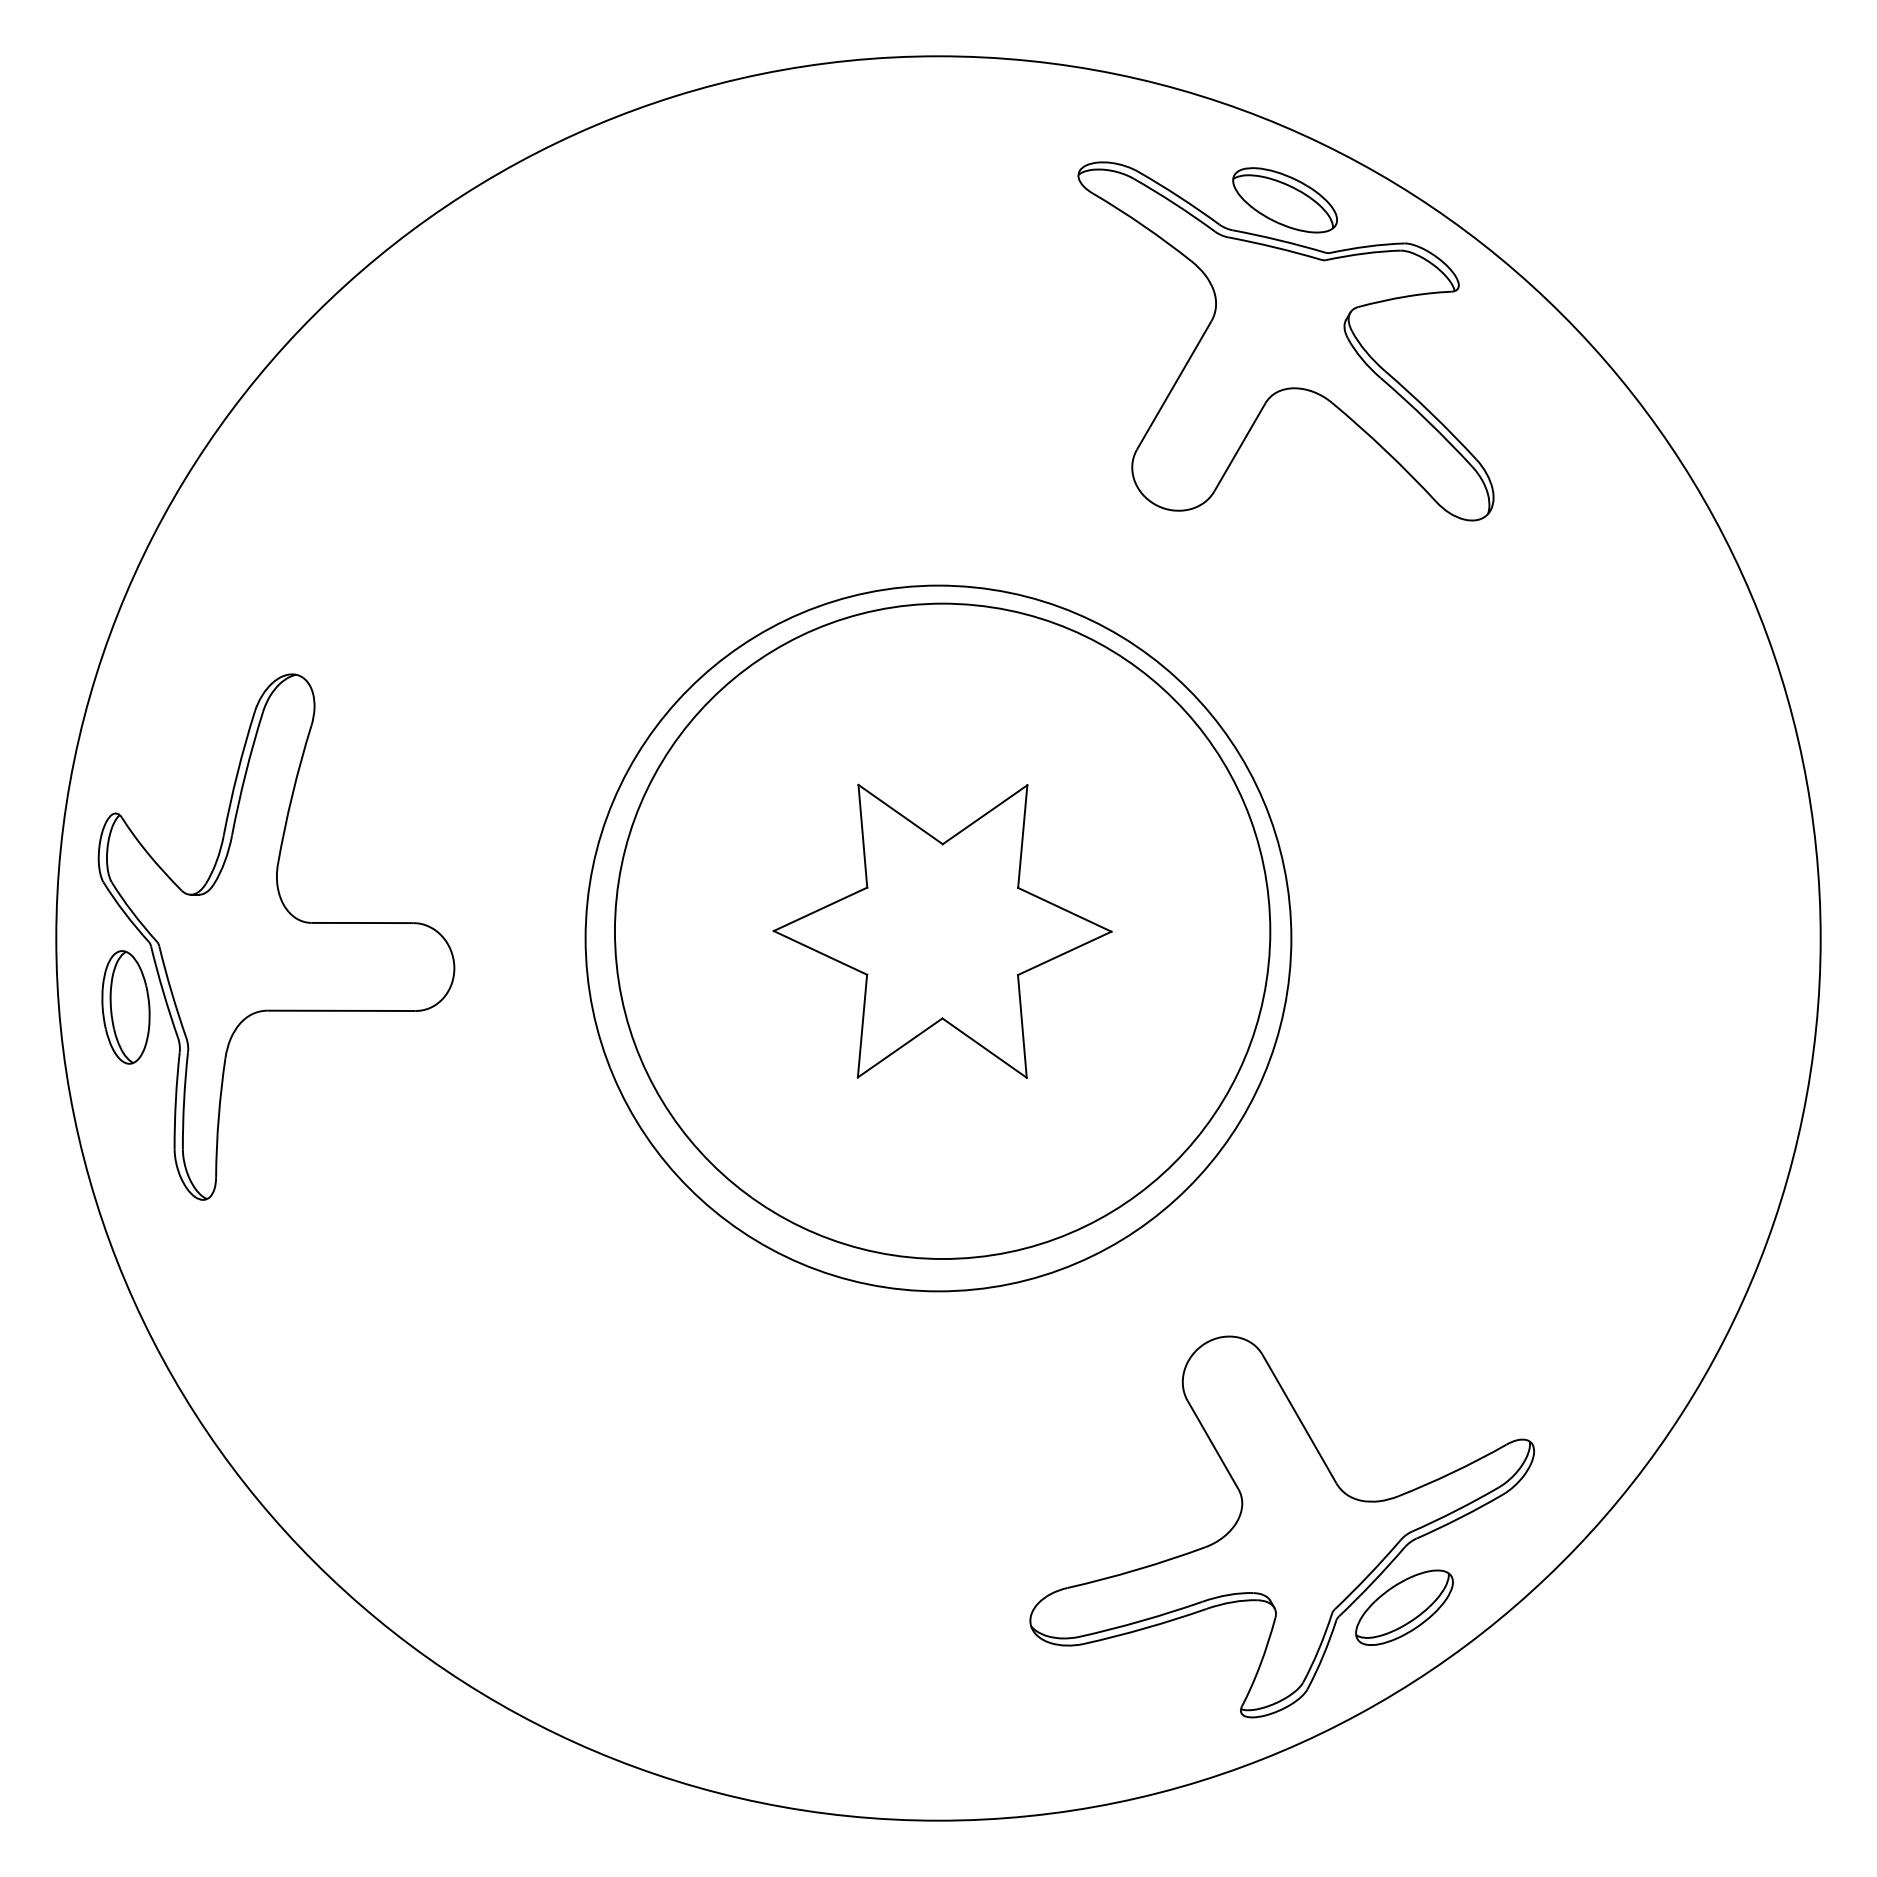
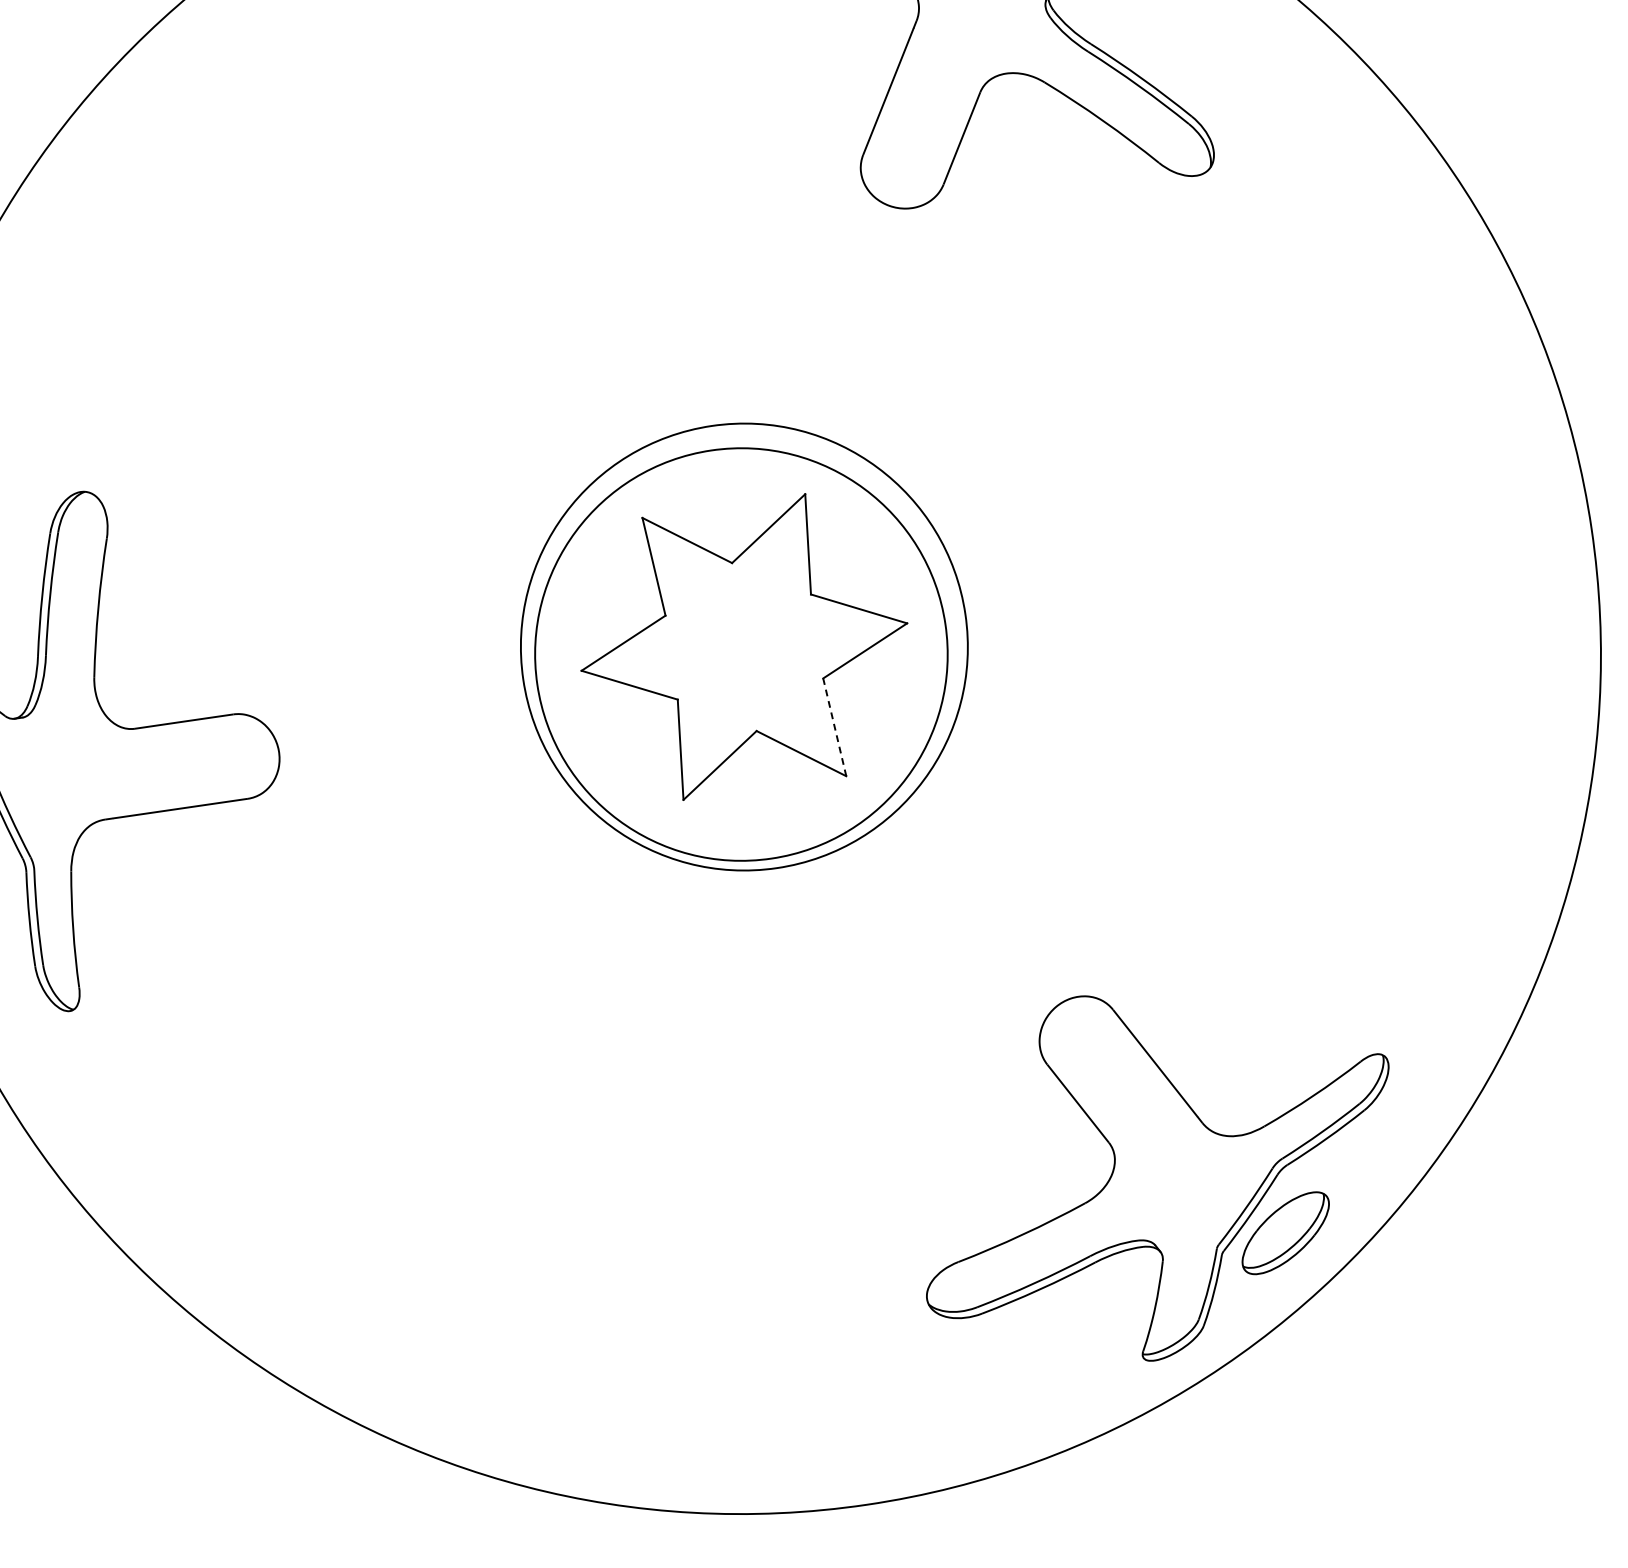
circle: (942, 931) -> (744, 647), size x0.7
circle: (938, 938) -> (741, 654), size x0.6
line: (1022, 1026) -> (834, 727), solid -> dashed

